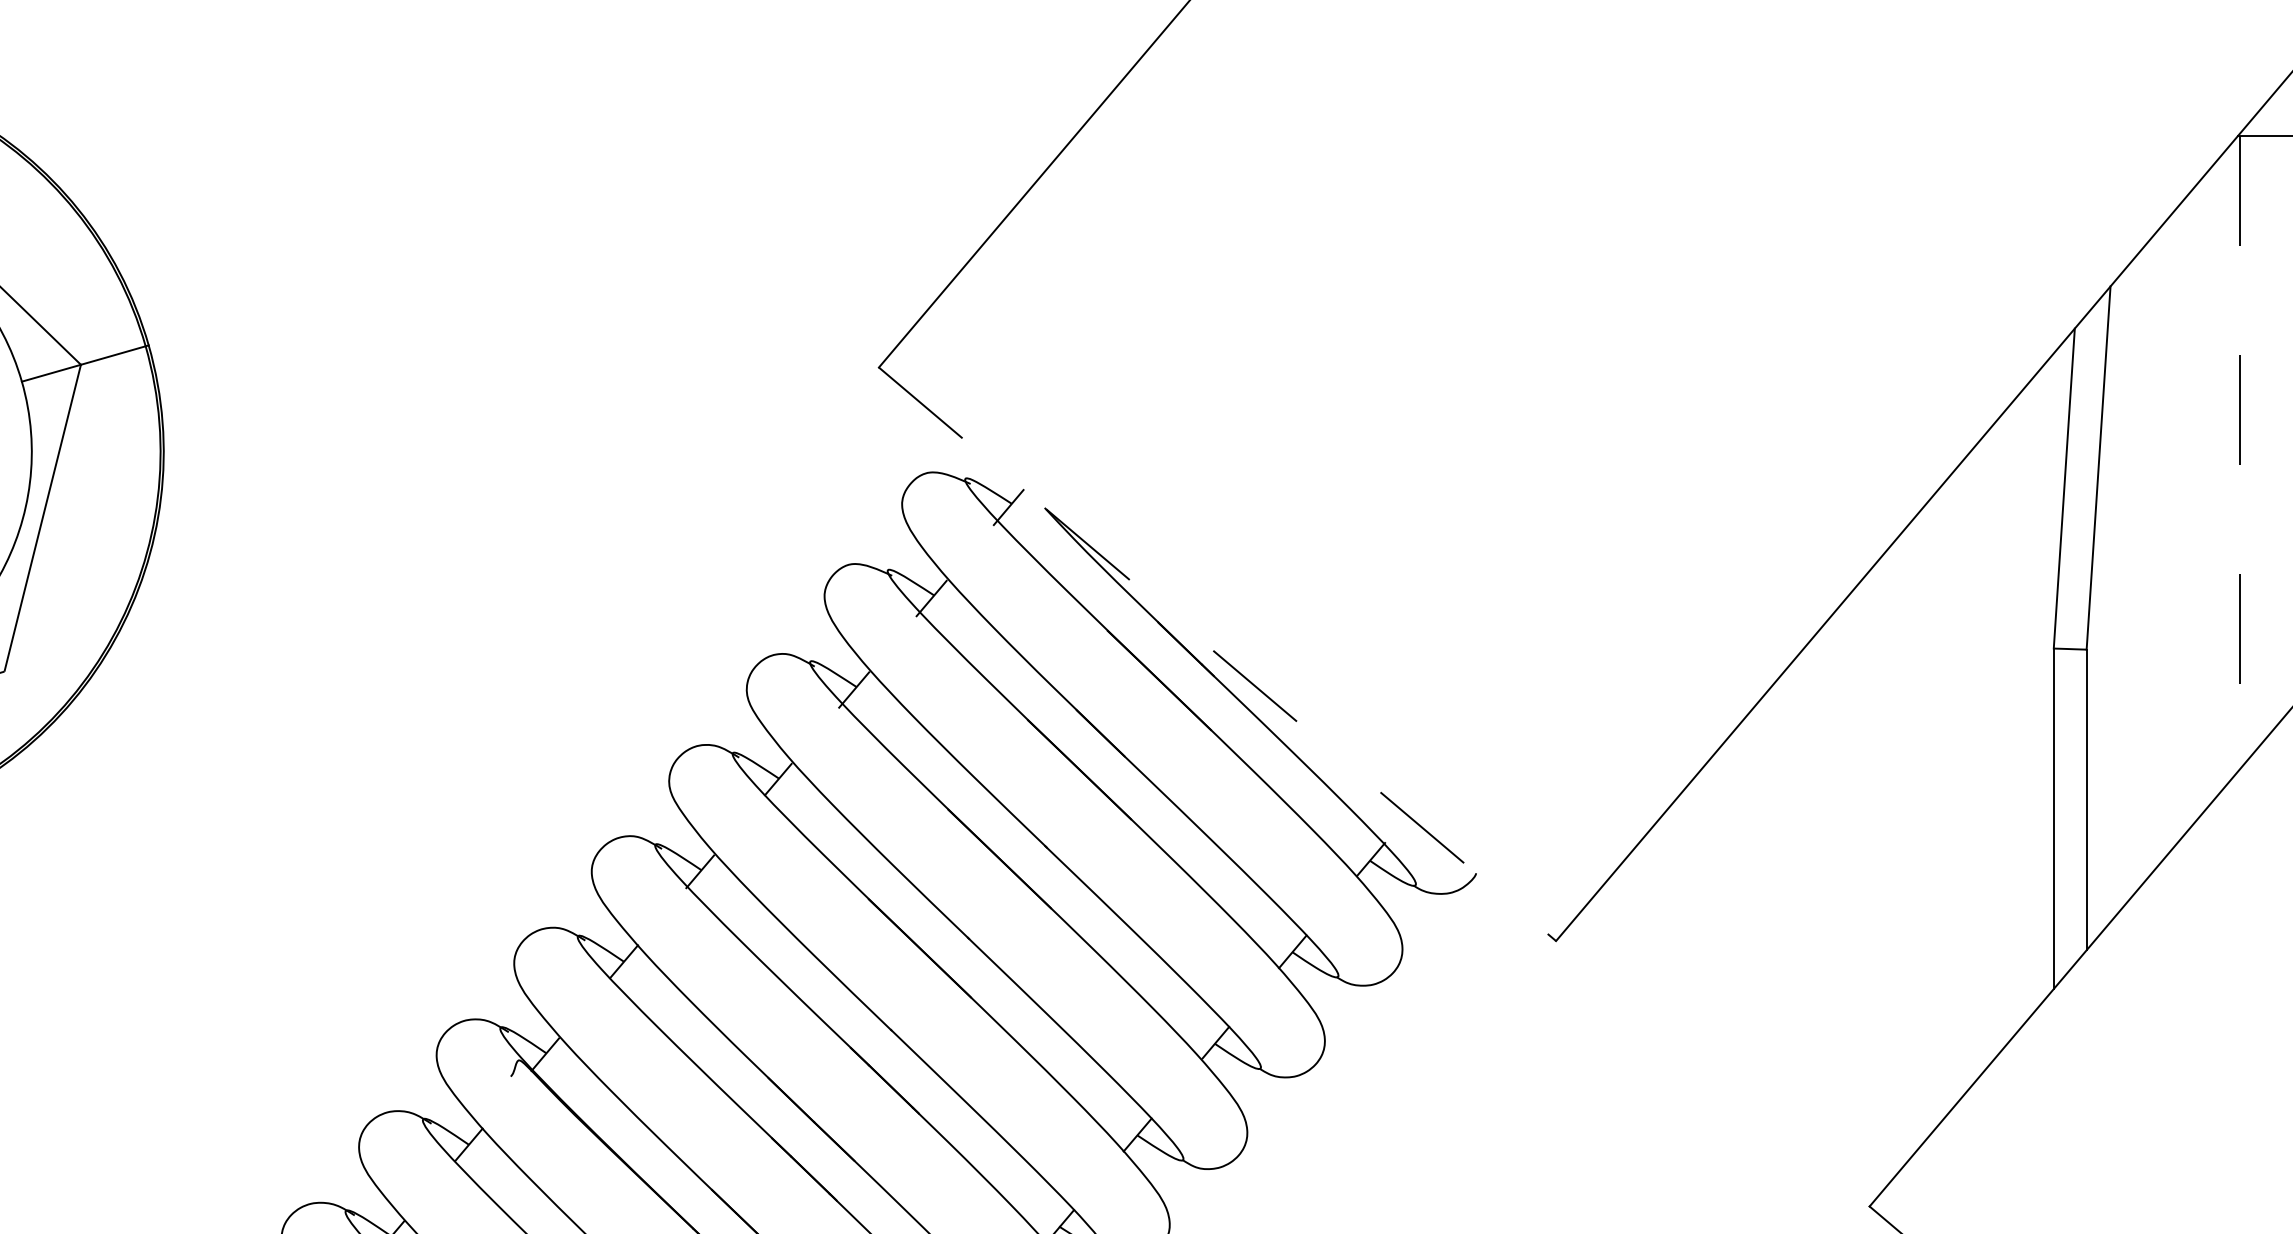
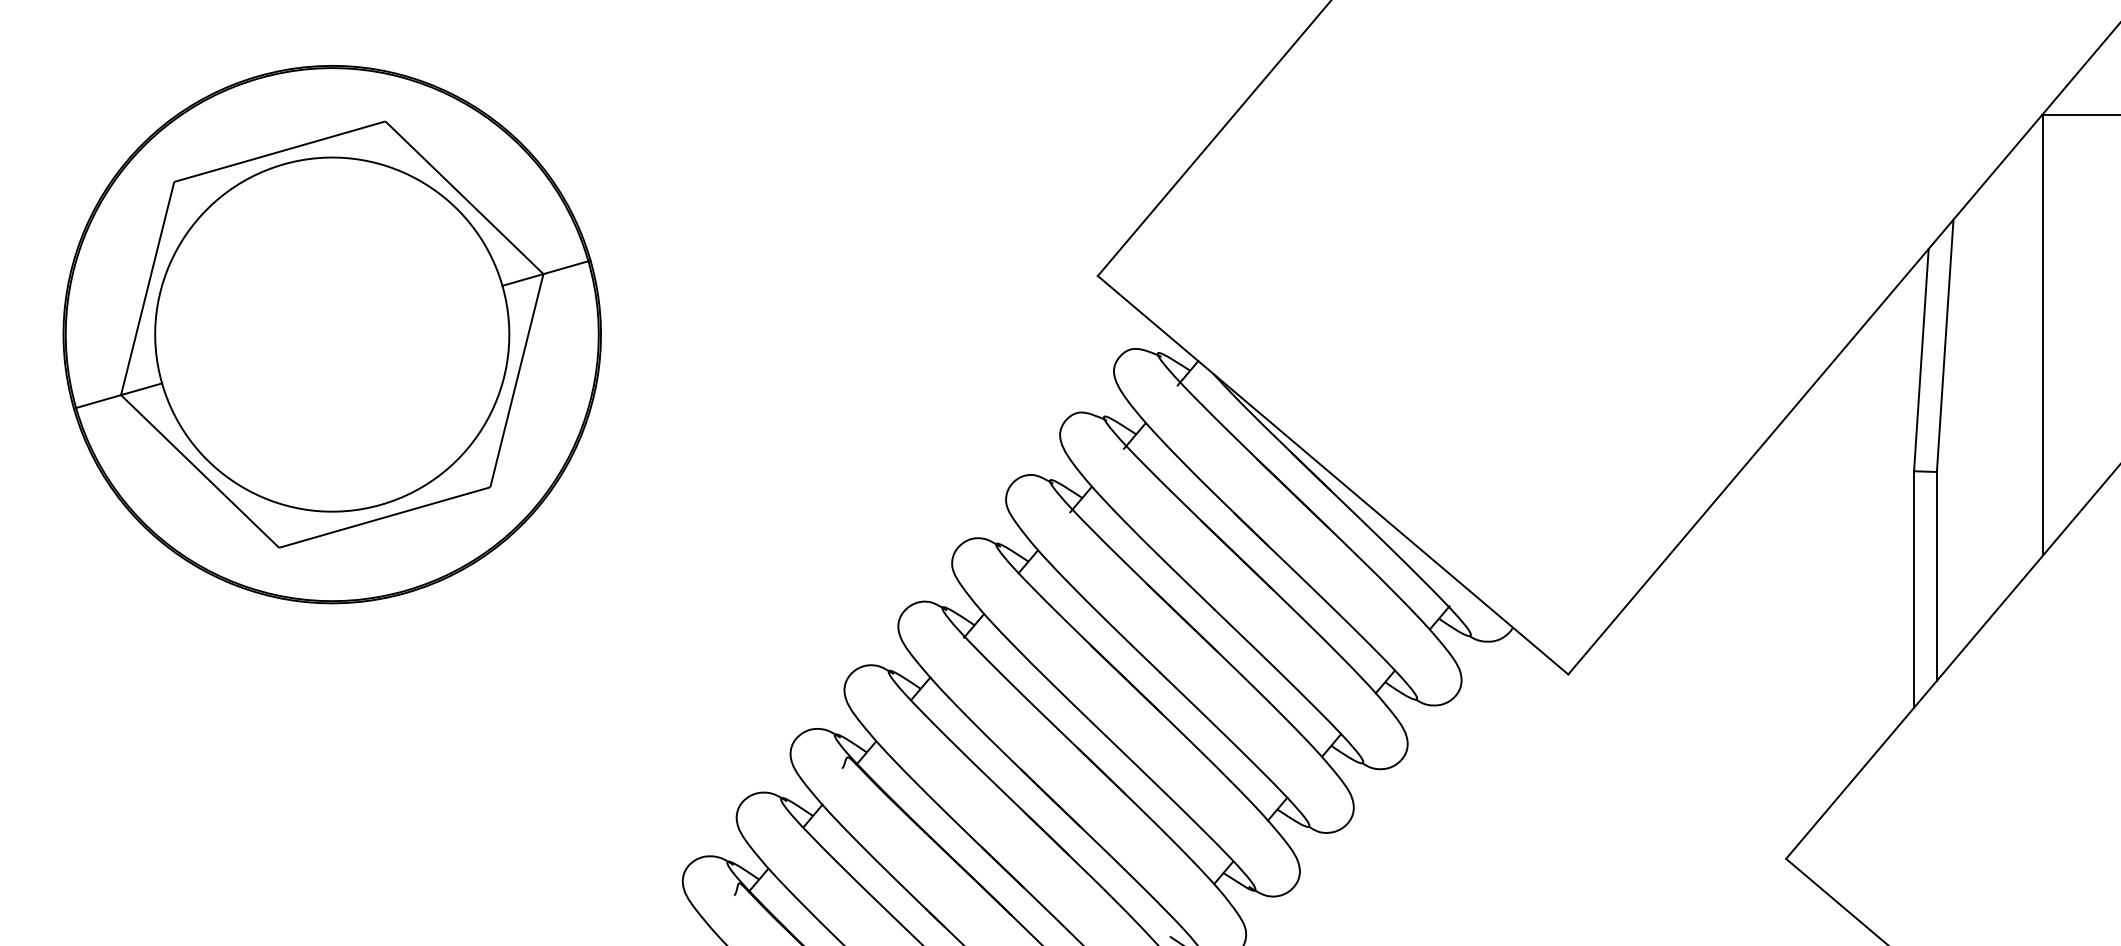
line: (2240, 453) -> (2043, 335), dashed -> solid
line: (1218, 654) -> (1333, 475), dashed -> solid

